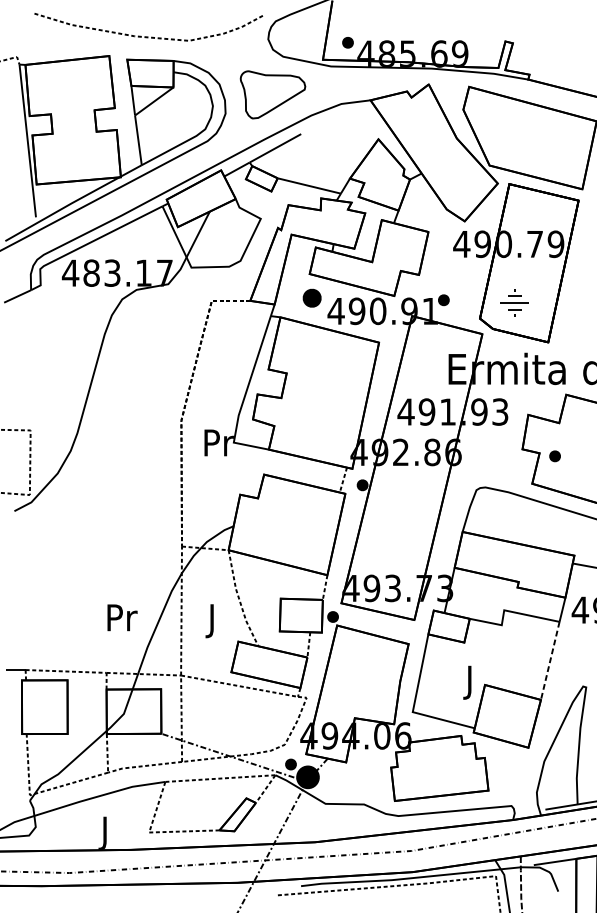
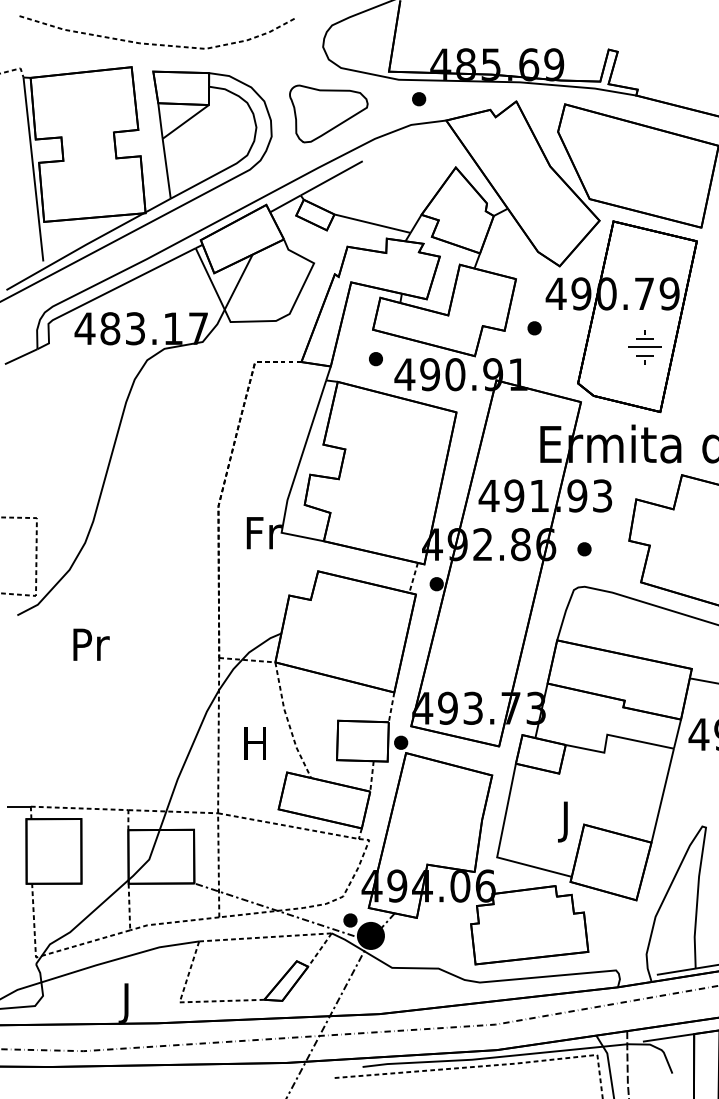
curve: (148, 36) -> (156, 43), moved
part: (348, 43) -> (419, 99), moved
part: (311, 298) -> (375, 359), size x0.62
part: (443, 300) -> (534, 328), moved
part: (514, 302) -> (644, 347), moved
text: (217, 443) -> (262, 533), Pr -> Fr
part: (555, 456) -> (584, 549), moved
text: (122, 617) -> (91, 644), moved
text: (211, 620) -> (254, 747), J -> H
line: (550, 661) -> (662, 796), dashed -> solid

